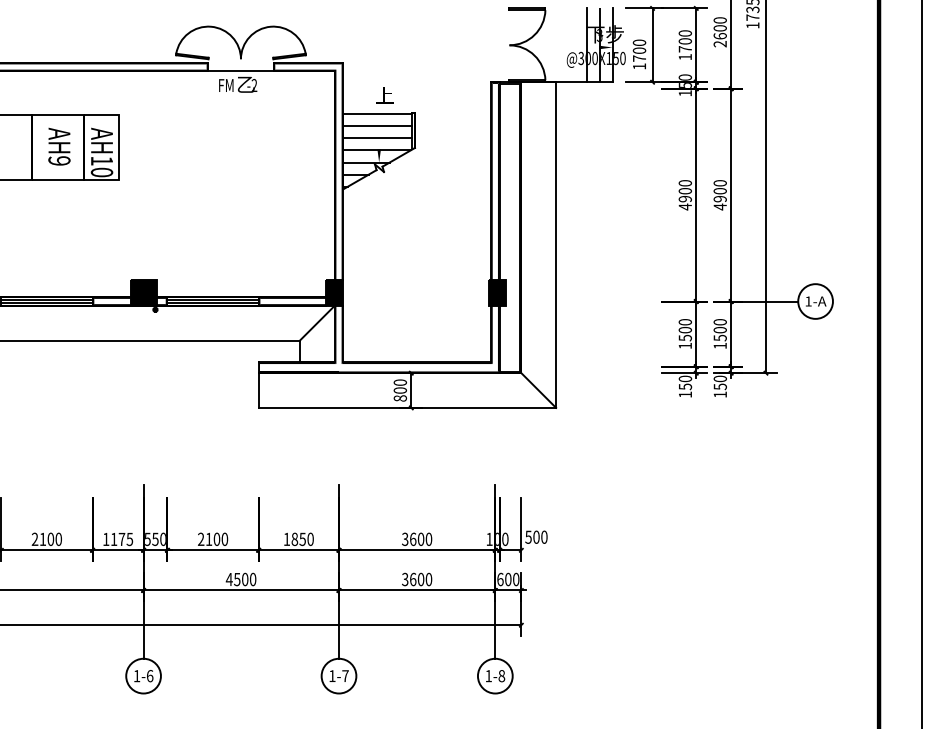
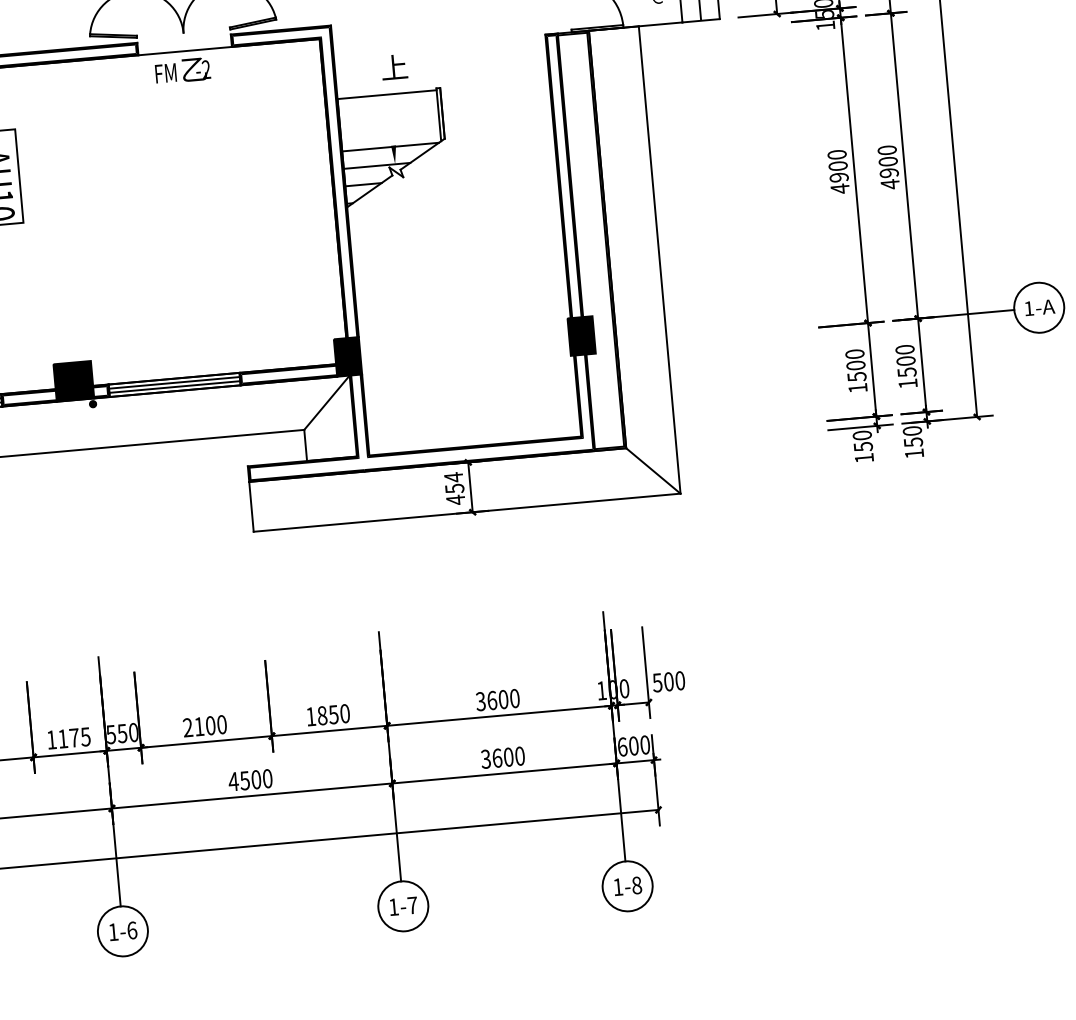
line: (377, 126) -> (388, 112), removed
line: (377, 138) -> (389, 129), removed
text: (400, 390) -> (454, 488), 800 -> 454

